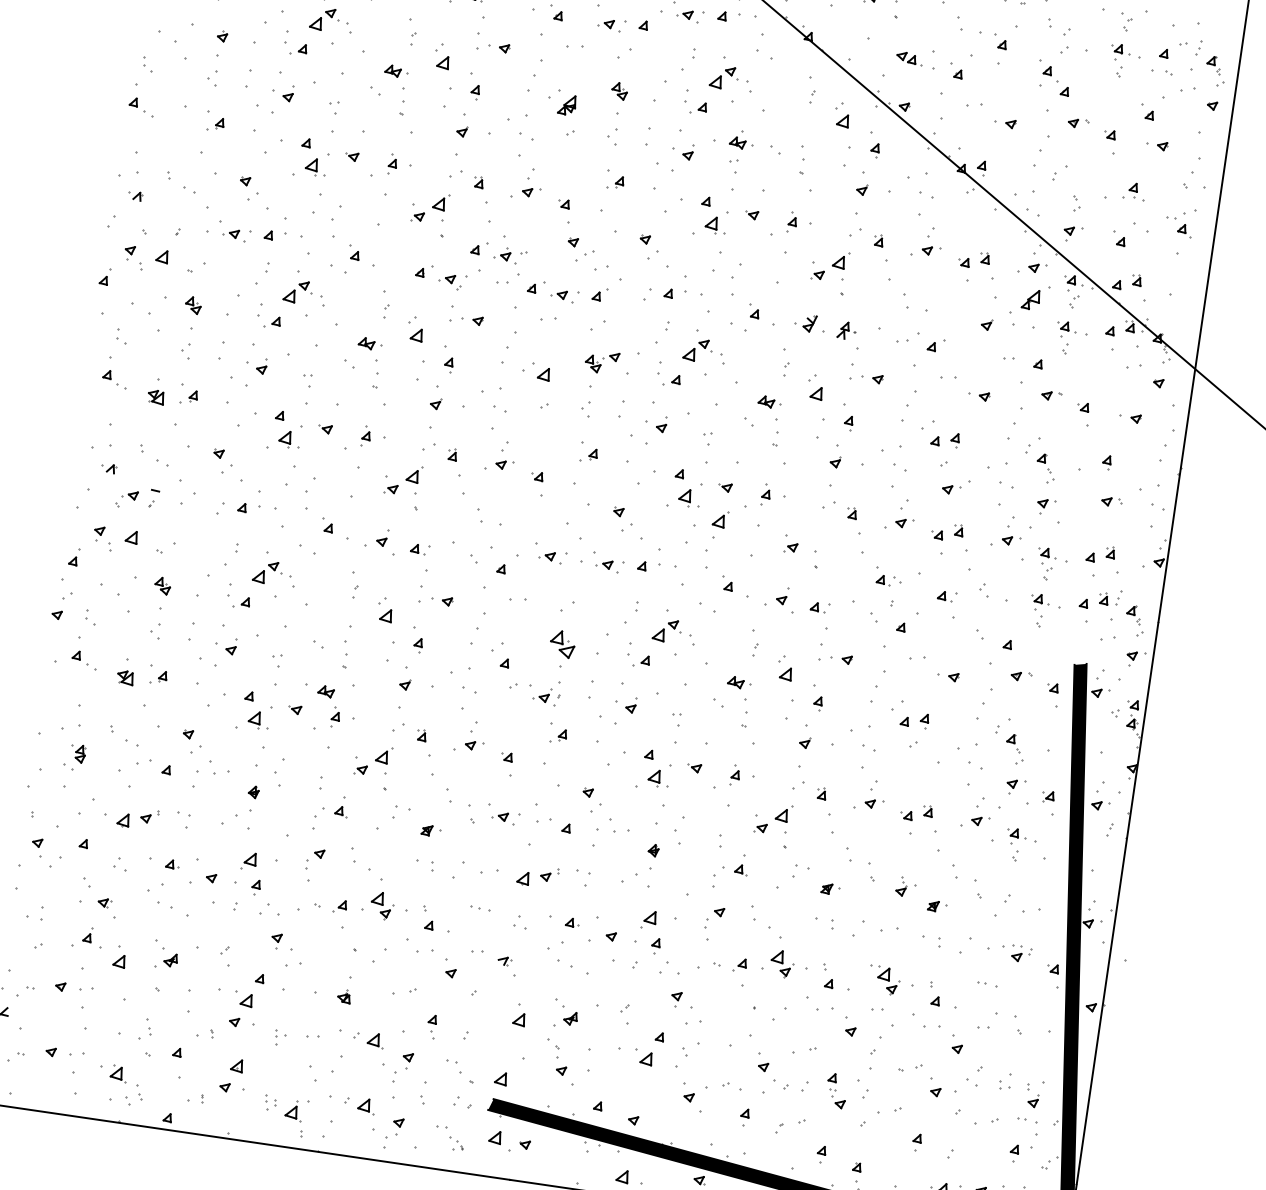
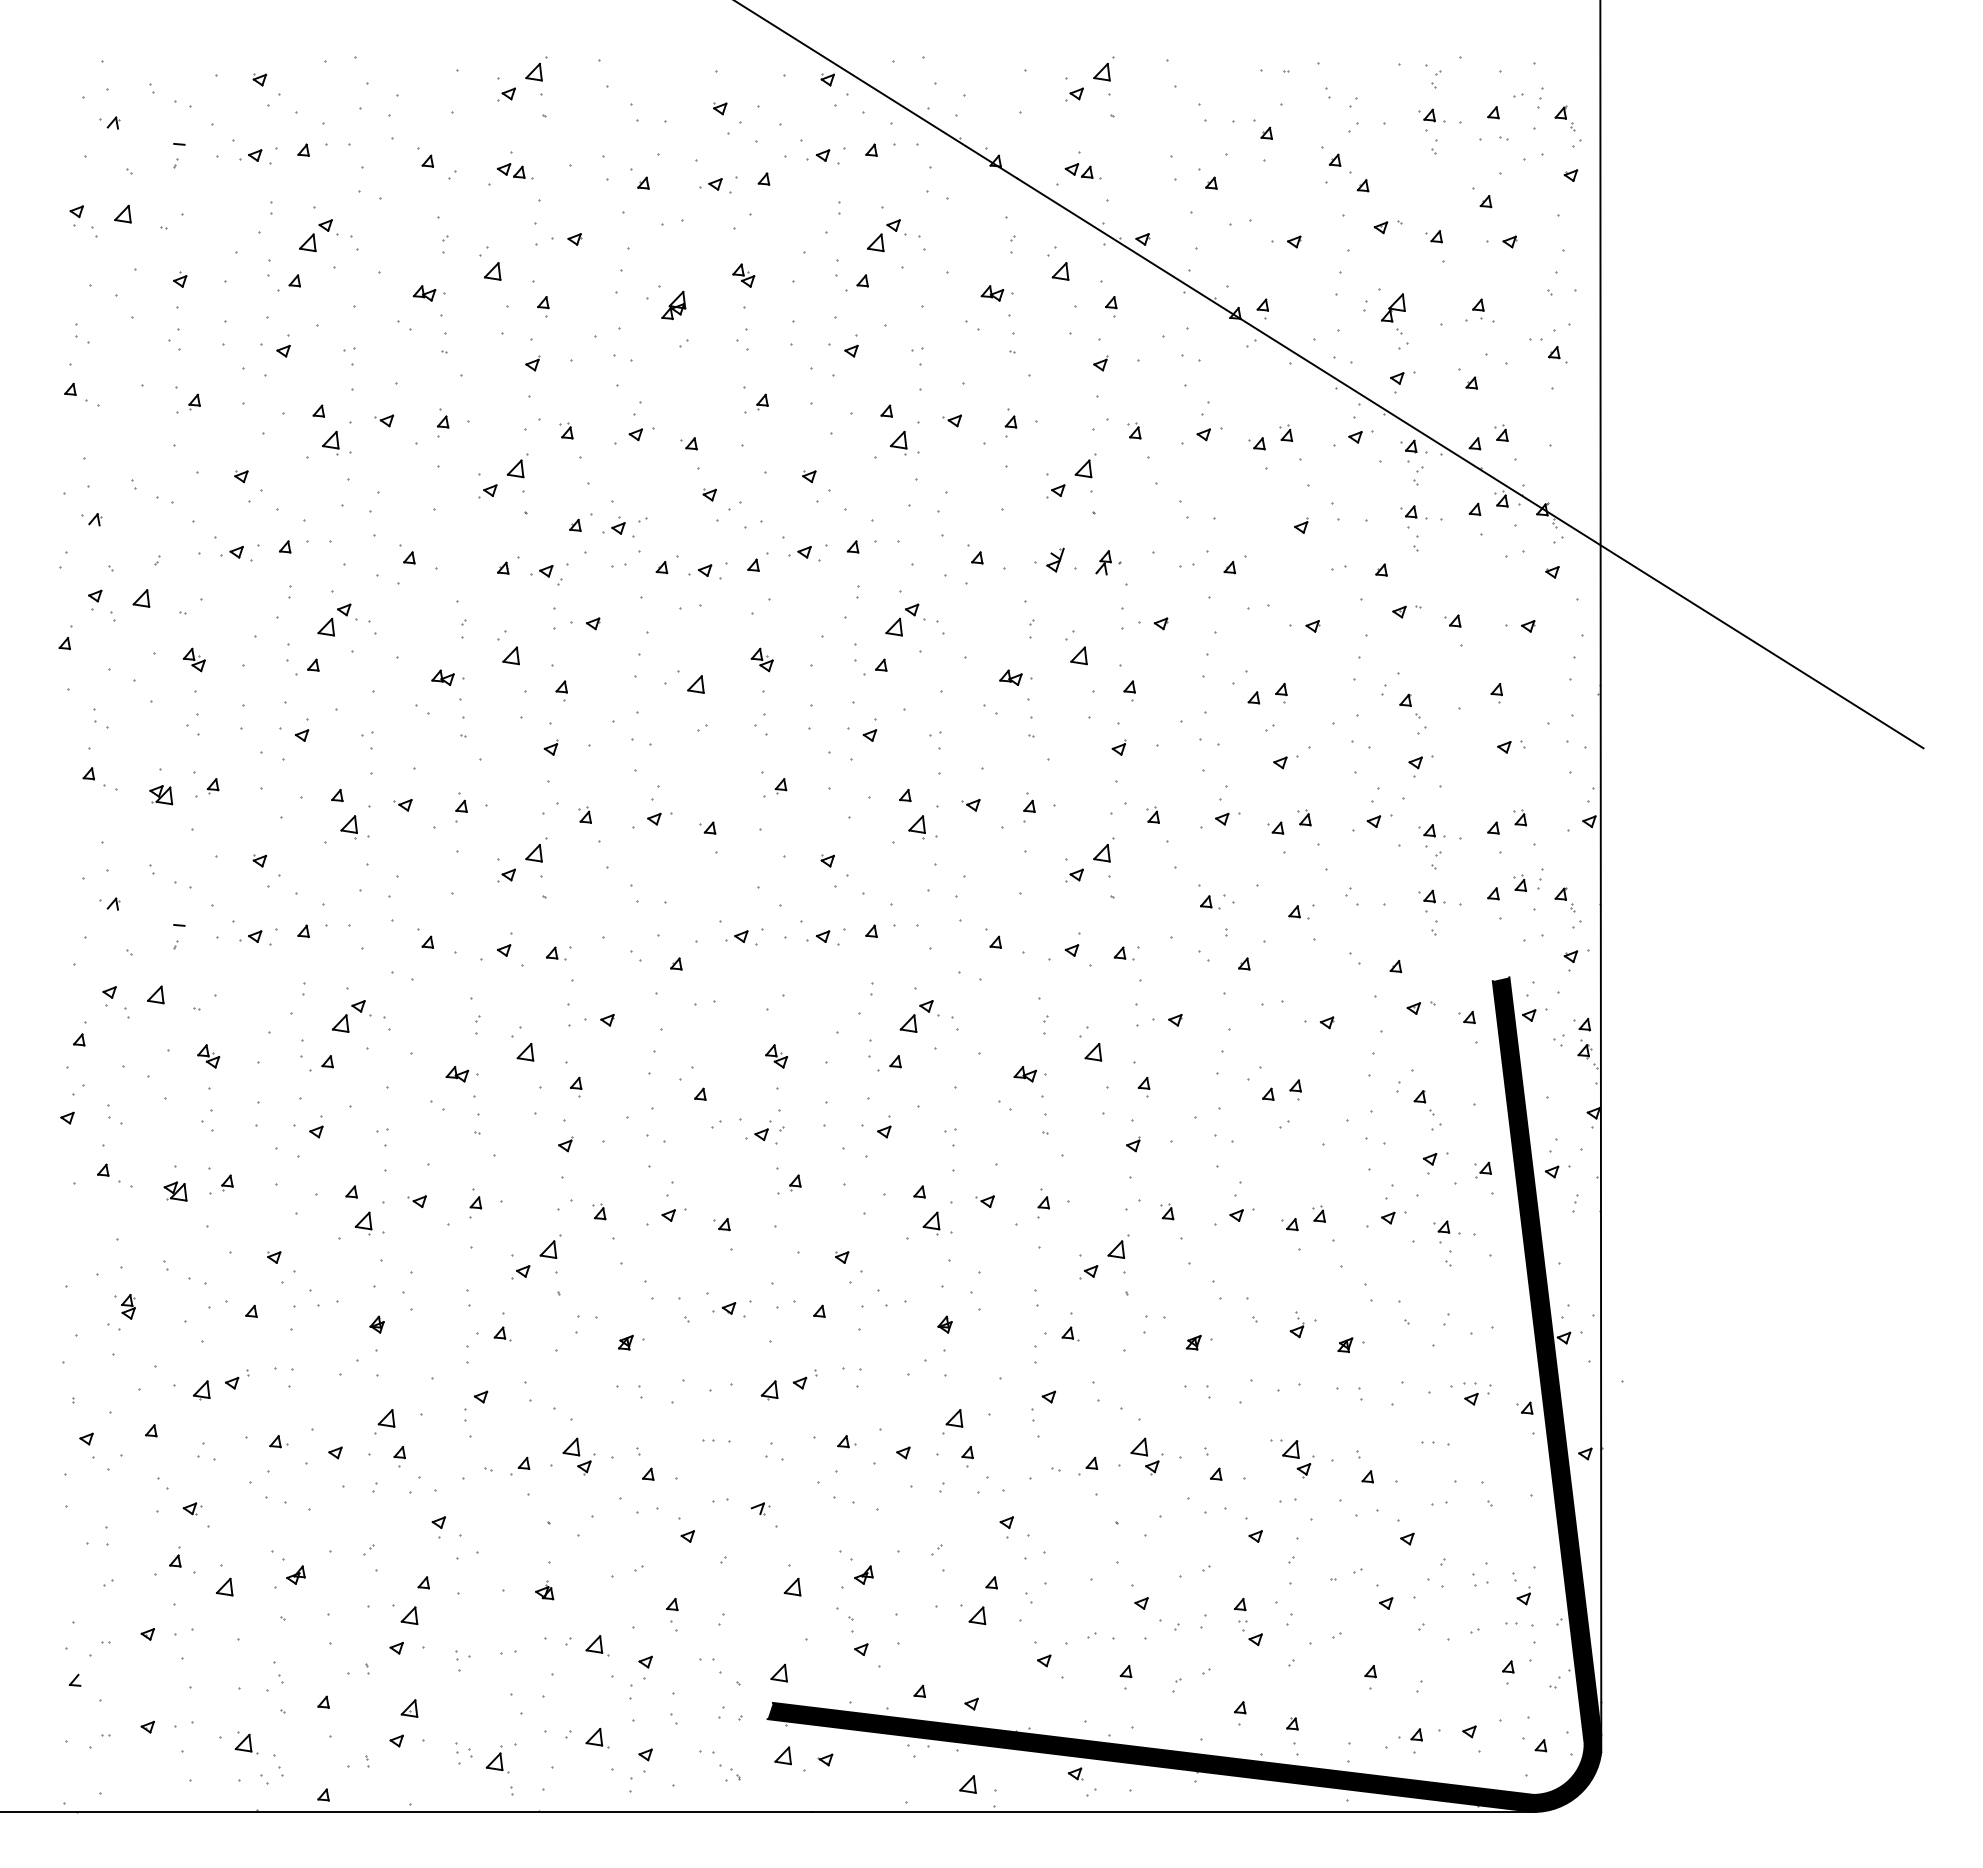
part: (908, 58) -> (1082, 171), moved
part: (740, 143) -> (996, 293), moved
part: (1031, 299) -> (1393, 307), moved
part: (610, 356) -> (799, 552), moved
part: (129, 494) -> (250, 936), moved
part: (720, 518) -> (1103, 849), moved
part: (562, 644) -> (776, 1056), size x0.62
part: (325, 691) -> (456, 1074), moved

